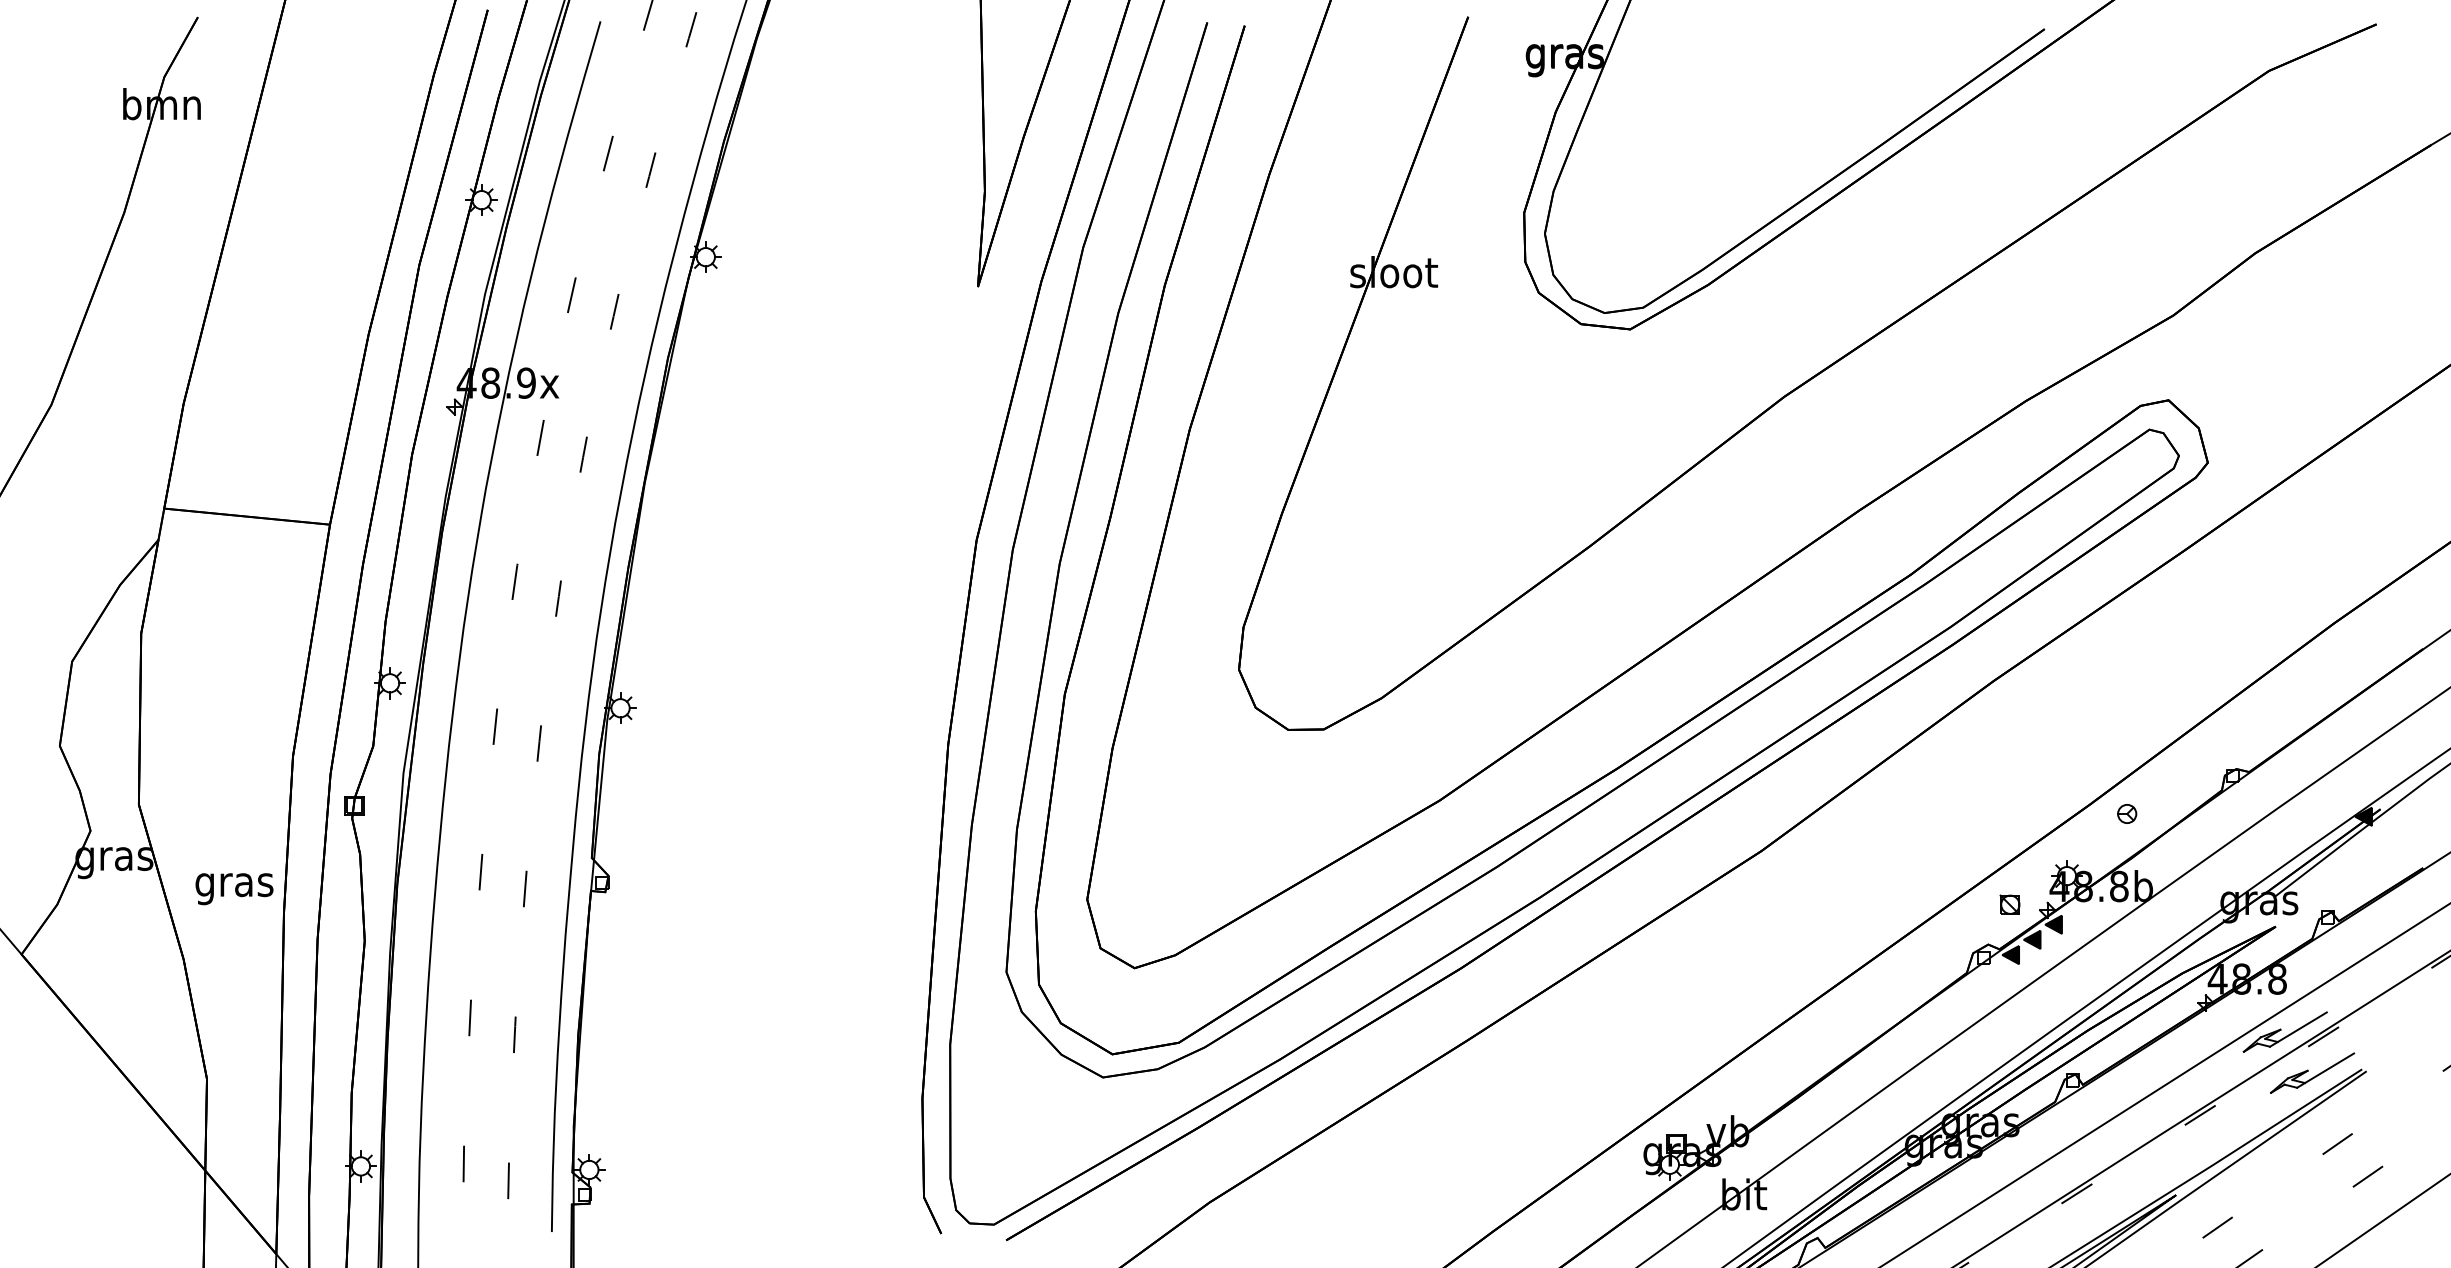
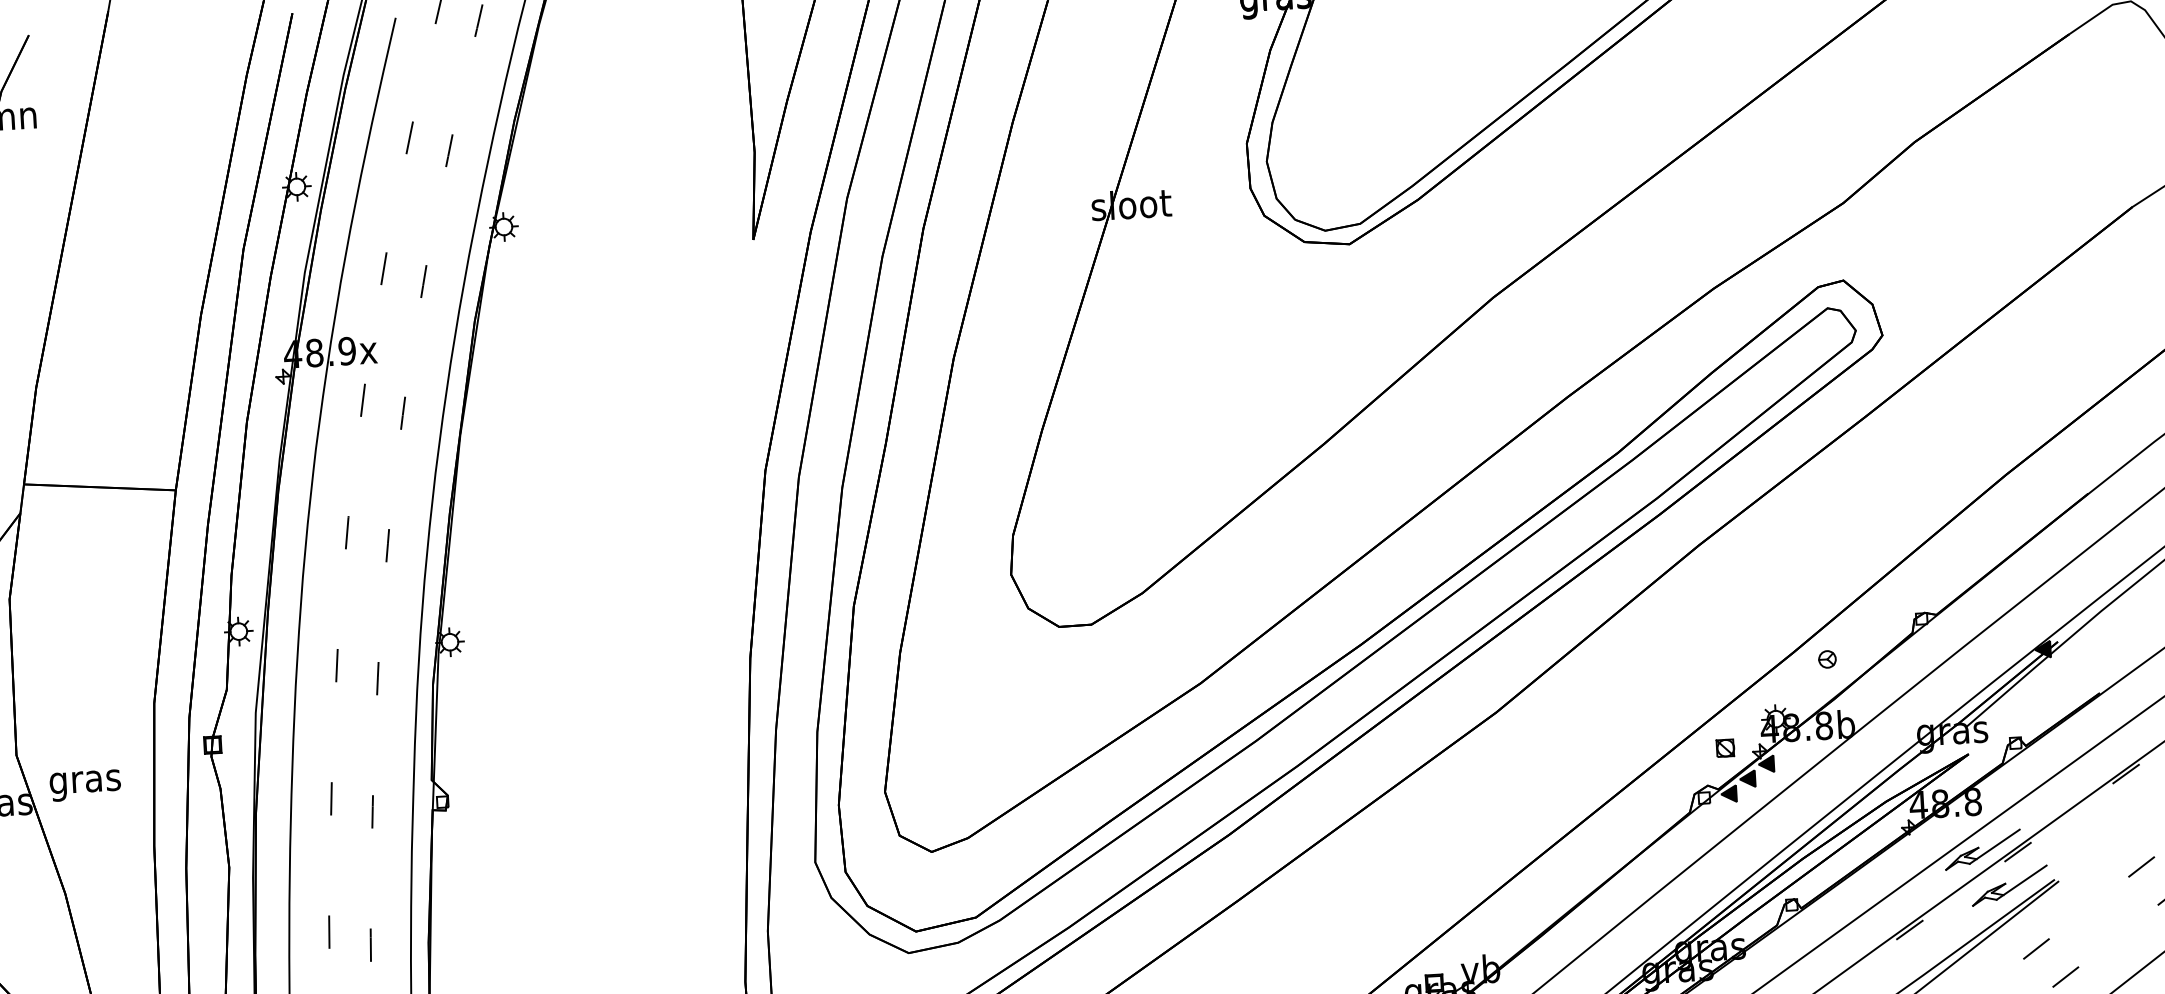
text: (234, 889) -> (85, 785), moved

